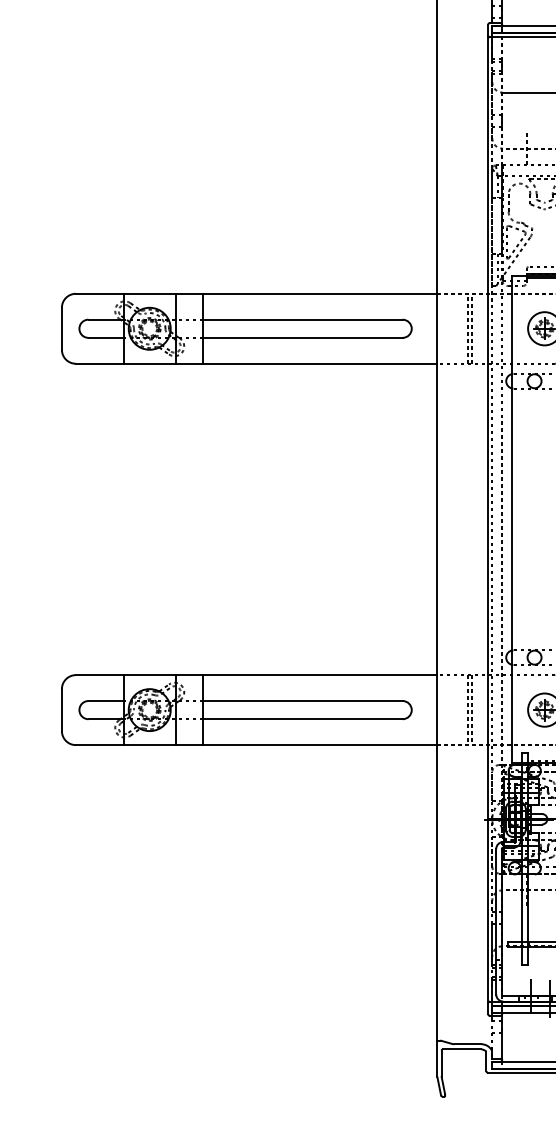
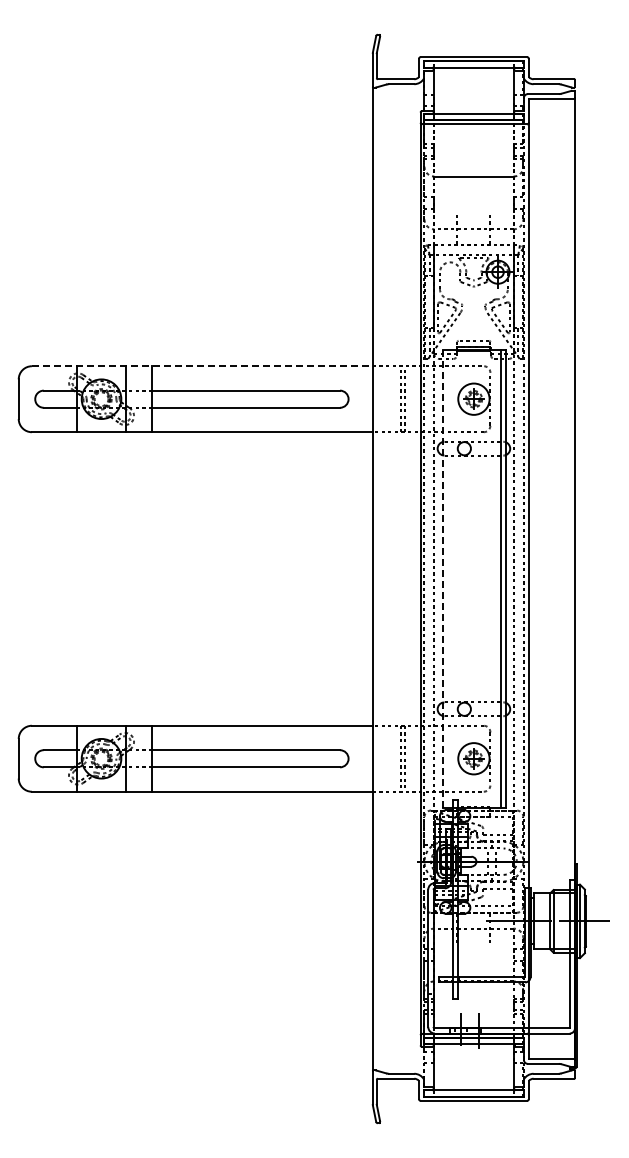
line: (256, 294) -> (202, 366), solid -> dashed
line: (512, 518) -> (443, 578), solid -> dashed

